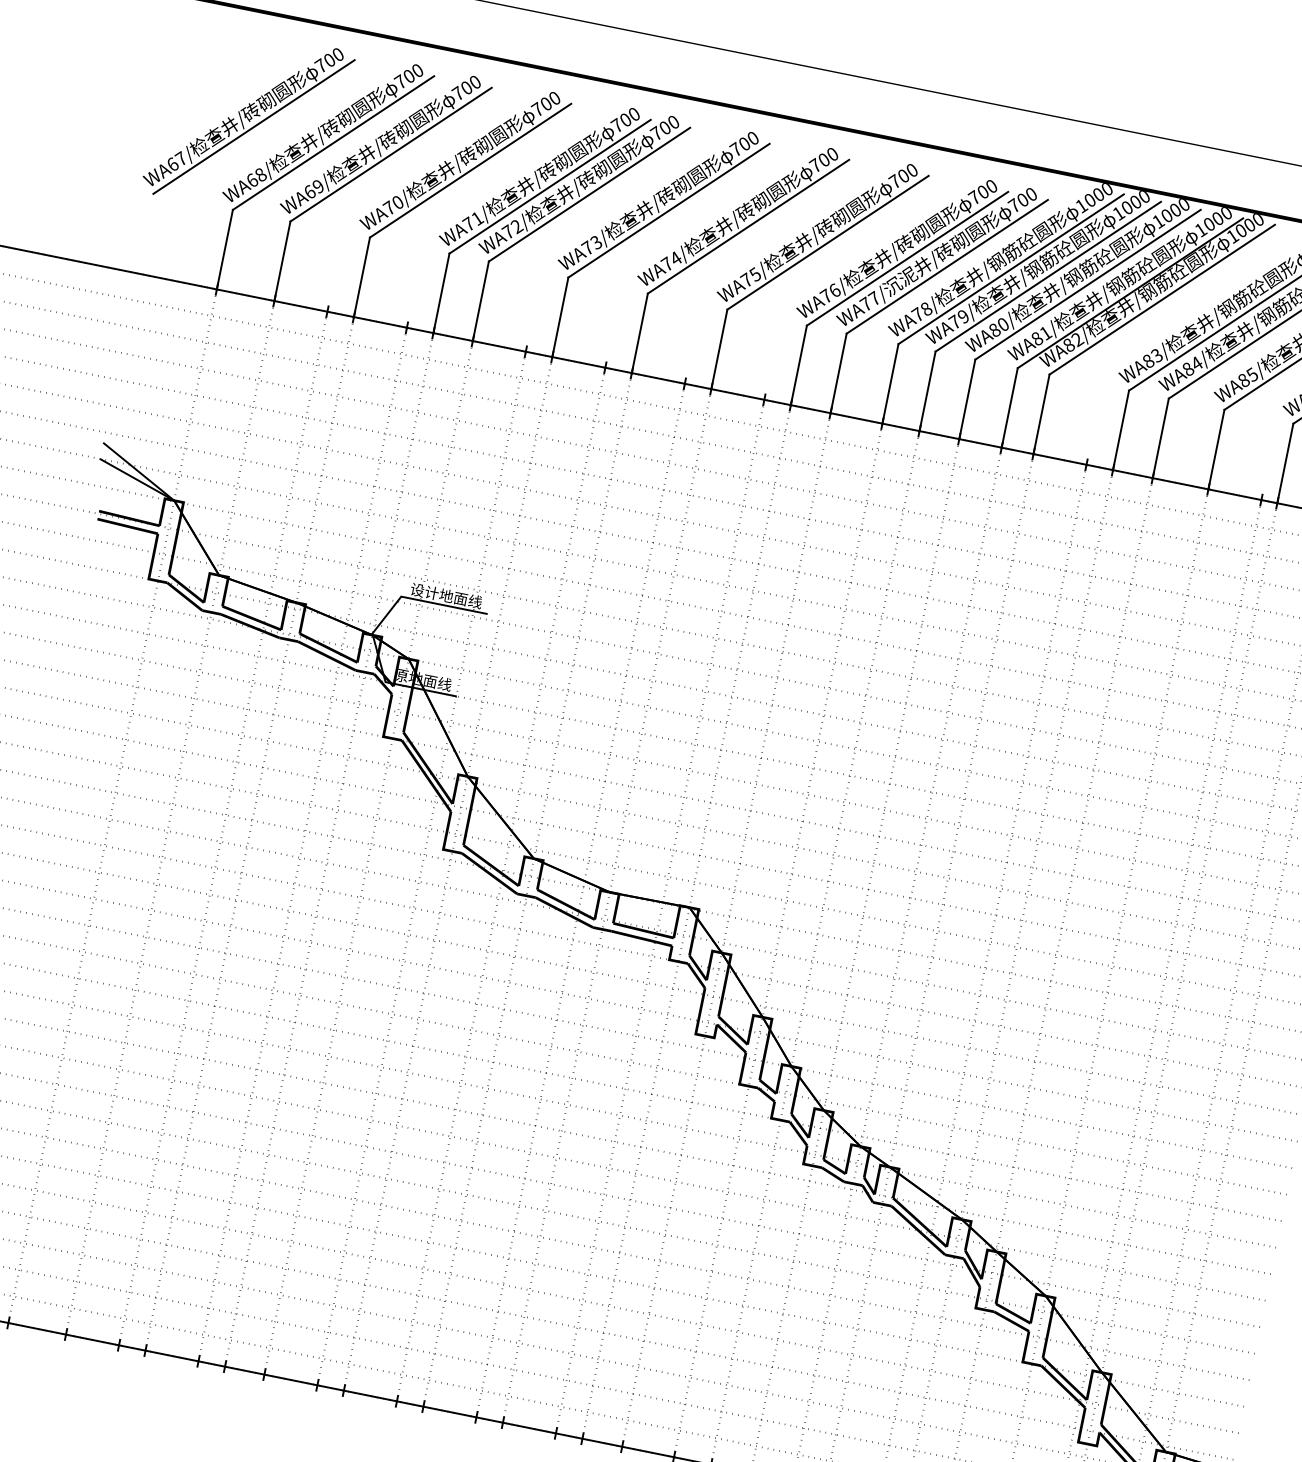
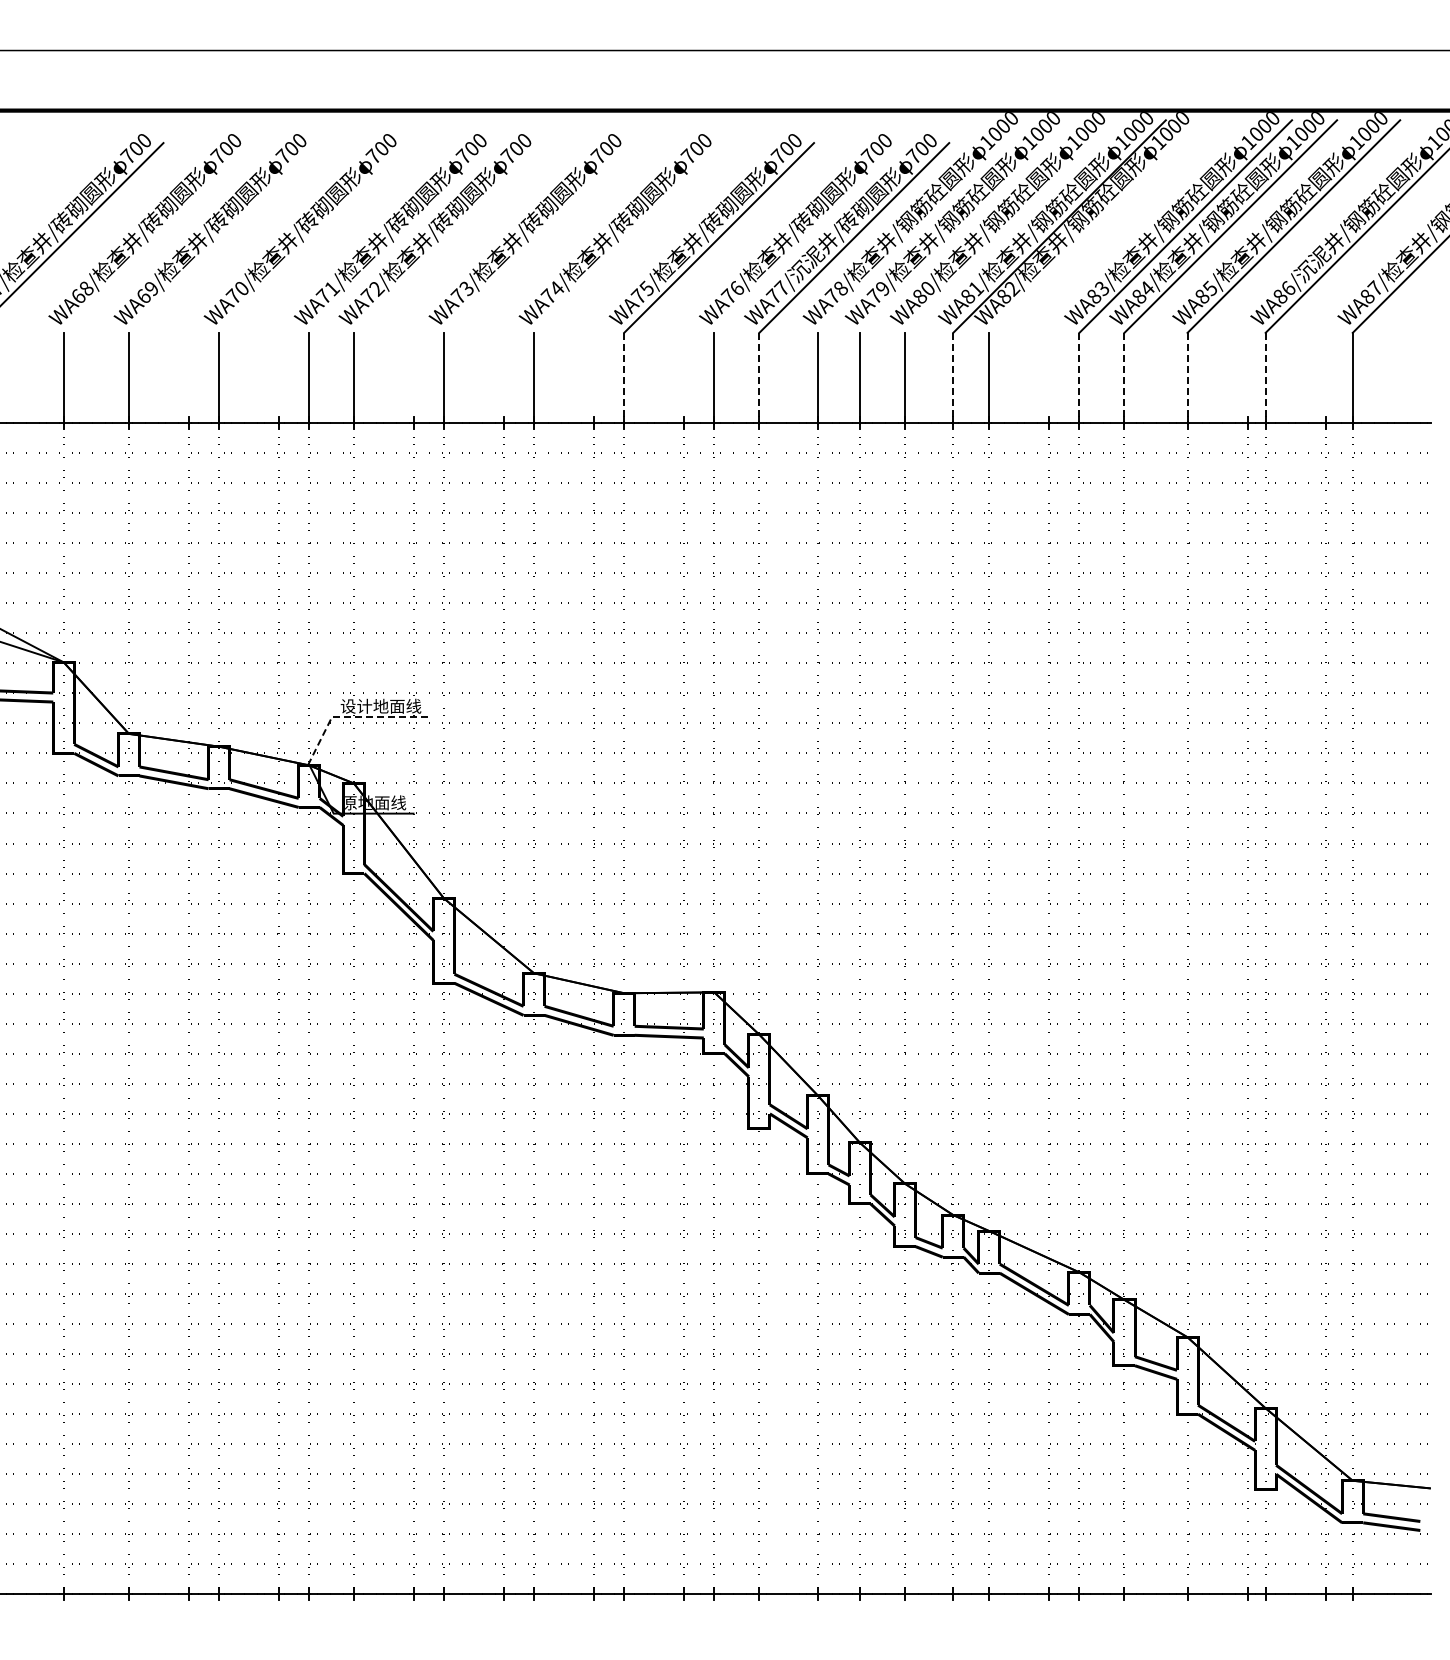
line: (333, 142) -> (158, 237), removed
line: (390, 154) -> (223, 237), removed
line: (470, 170) -> (313, 237), removed
line: (550, 186) -> (404, 237), removed
line: (589, 194) -> (448, 237), removed
line: (668, 210) -> (538, 237), removed
line: (748, 226) -> (628, 237), removed
line: (907, 258) -> (809, 237), removed
line: (1011, 269) -> (924, 226), removed
line: (1048, 276) -> (966, 226), removed
line: (1088, 284) -> (1011, 226), removed
line: (1162, 299) -> (1095, 226), removed
line: (719, 349) -> (624, 378), solid -> dashed
line: (838, 373) -> (759, 378), solid -> dashed
line: (1009, 408) -> (953, 378), solid -> dashed
line: (1121, 430) -> (1079, 378), solid -> dashed
line: (1160, 438) -> (1124, 378), solid -> dashed
line: (1216, 450) -> (1187, 378), solid -> dashed
line: (1285, 463) -> (1265, 378), solid -> dashed
line: (421, 601) -> (354, 717), solid -> dashed

